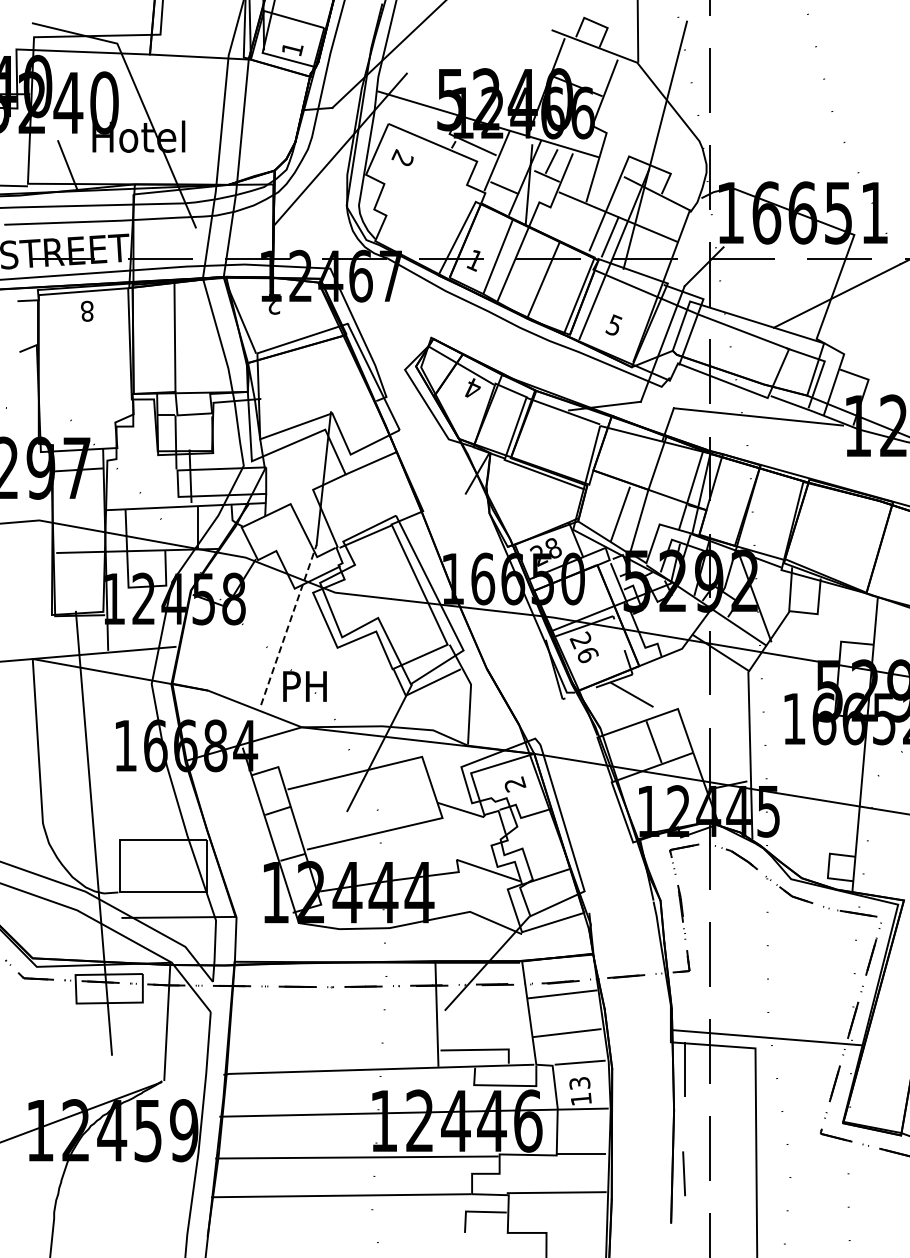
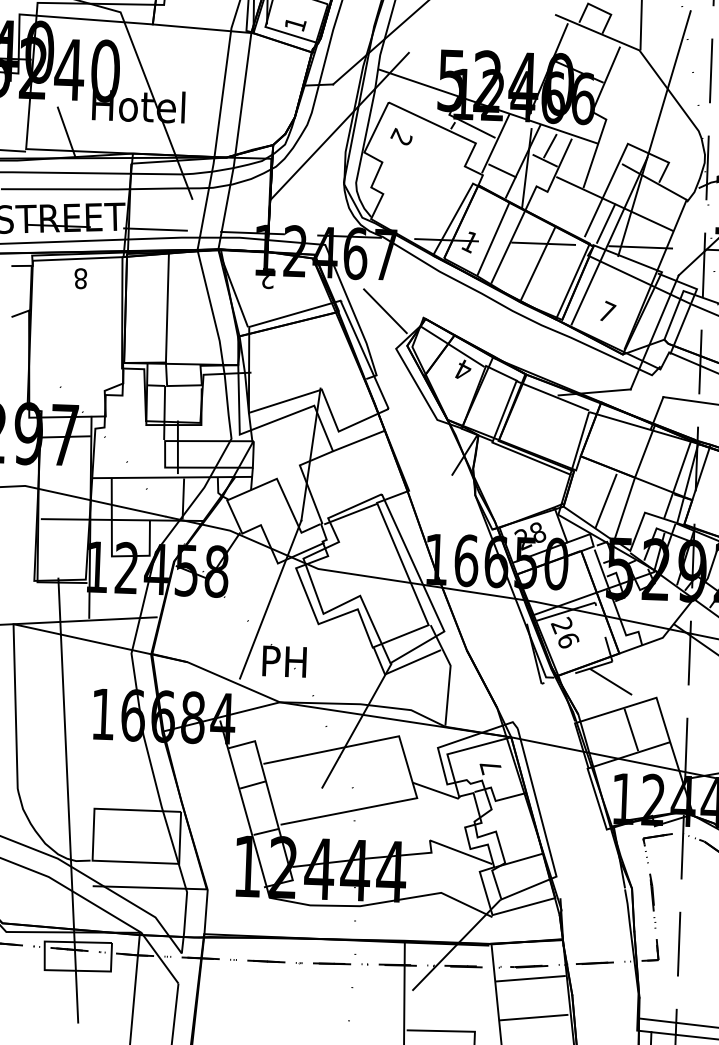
text: (614, 324) -> (607, 311), 5 -> 7
line: (392, 332) -> (385, 311), added
line: (288, 625) -> (270, 600), dashed -> solid
text: (514, 784) -> (490, 767), 2 -> 7

